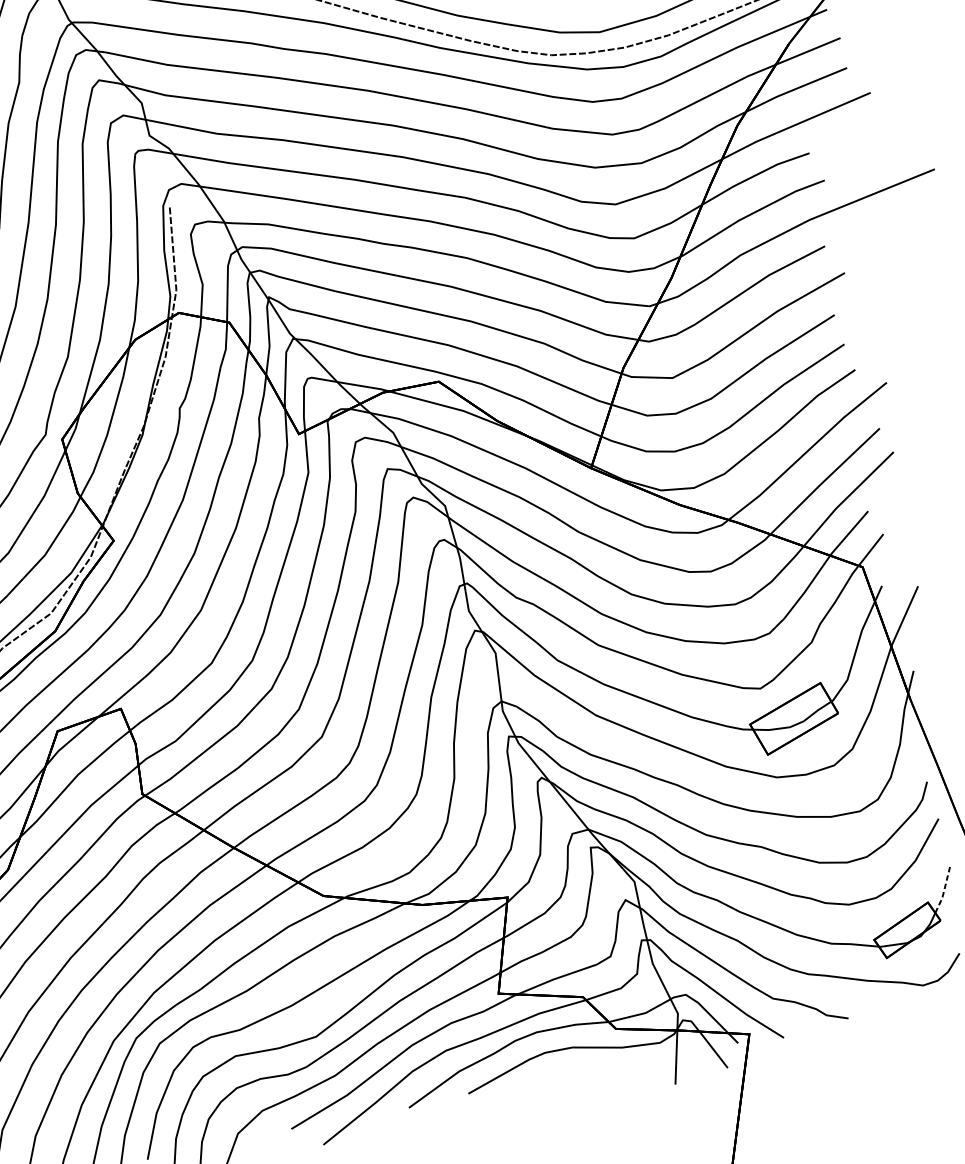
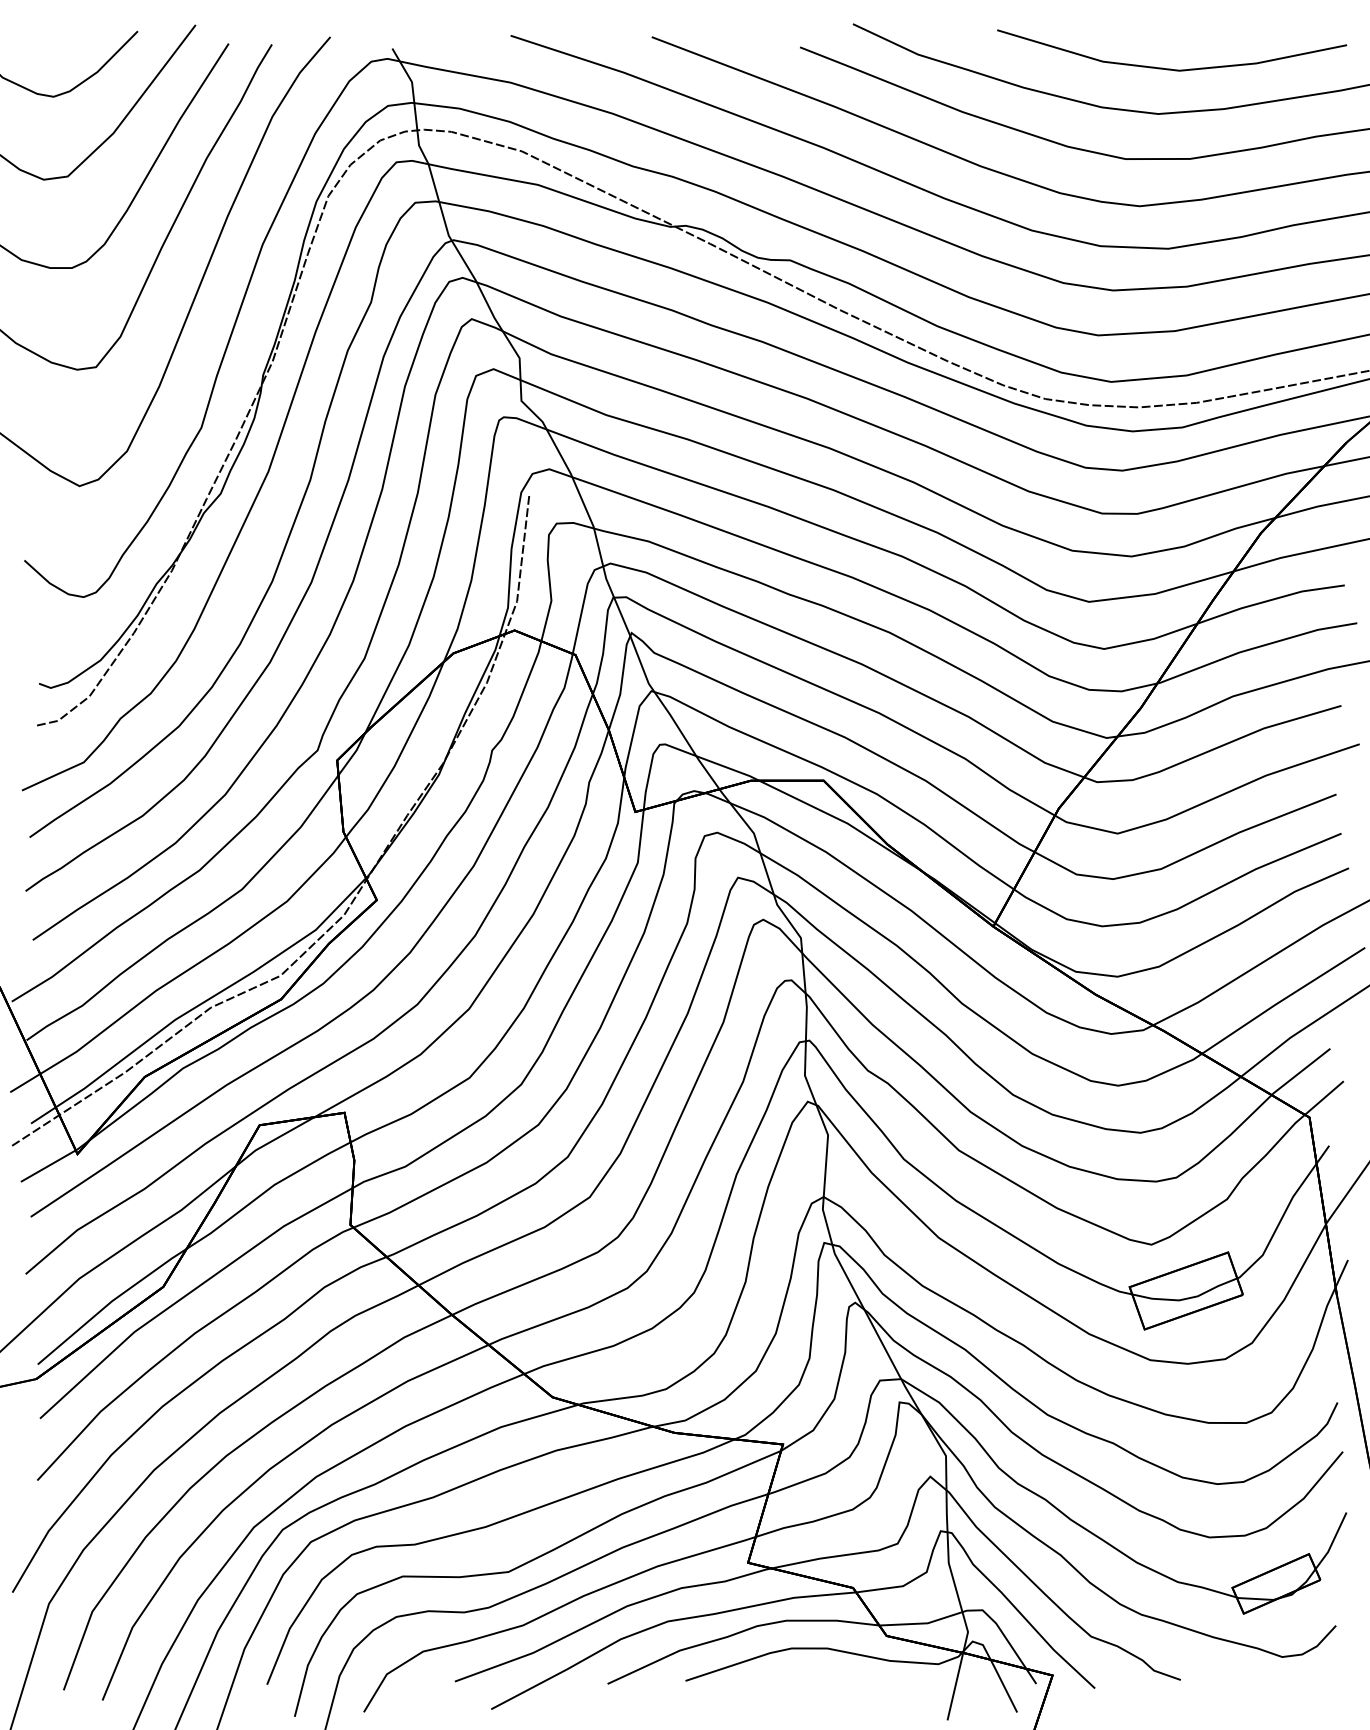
line: (944, 890) -> (1332, 1542), dashed -> solid

